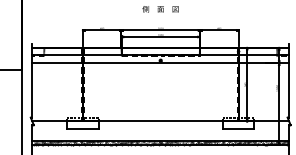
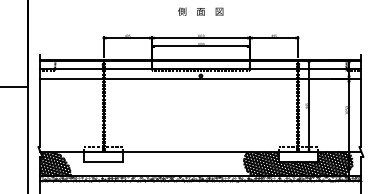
hatch: (44, 130) -> (55, 163), added
hatch: (238, 130) -> (298, 163), added

